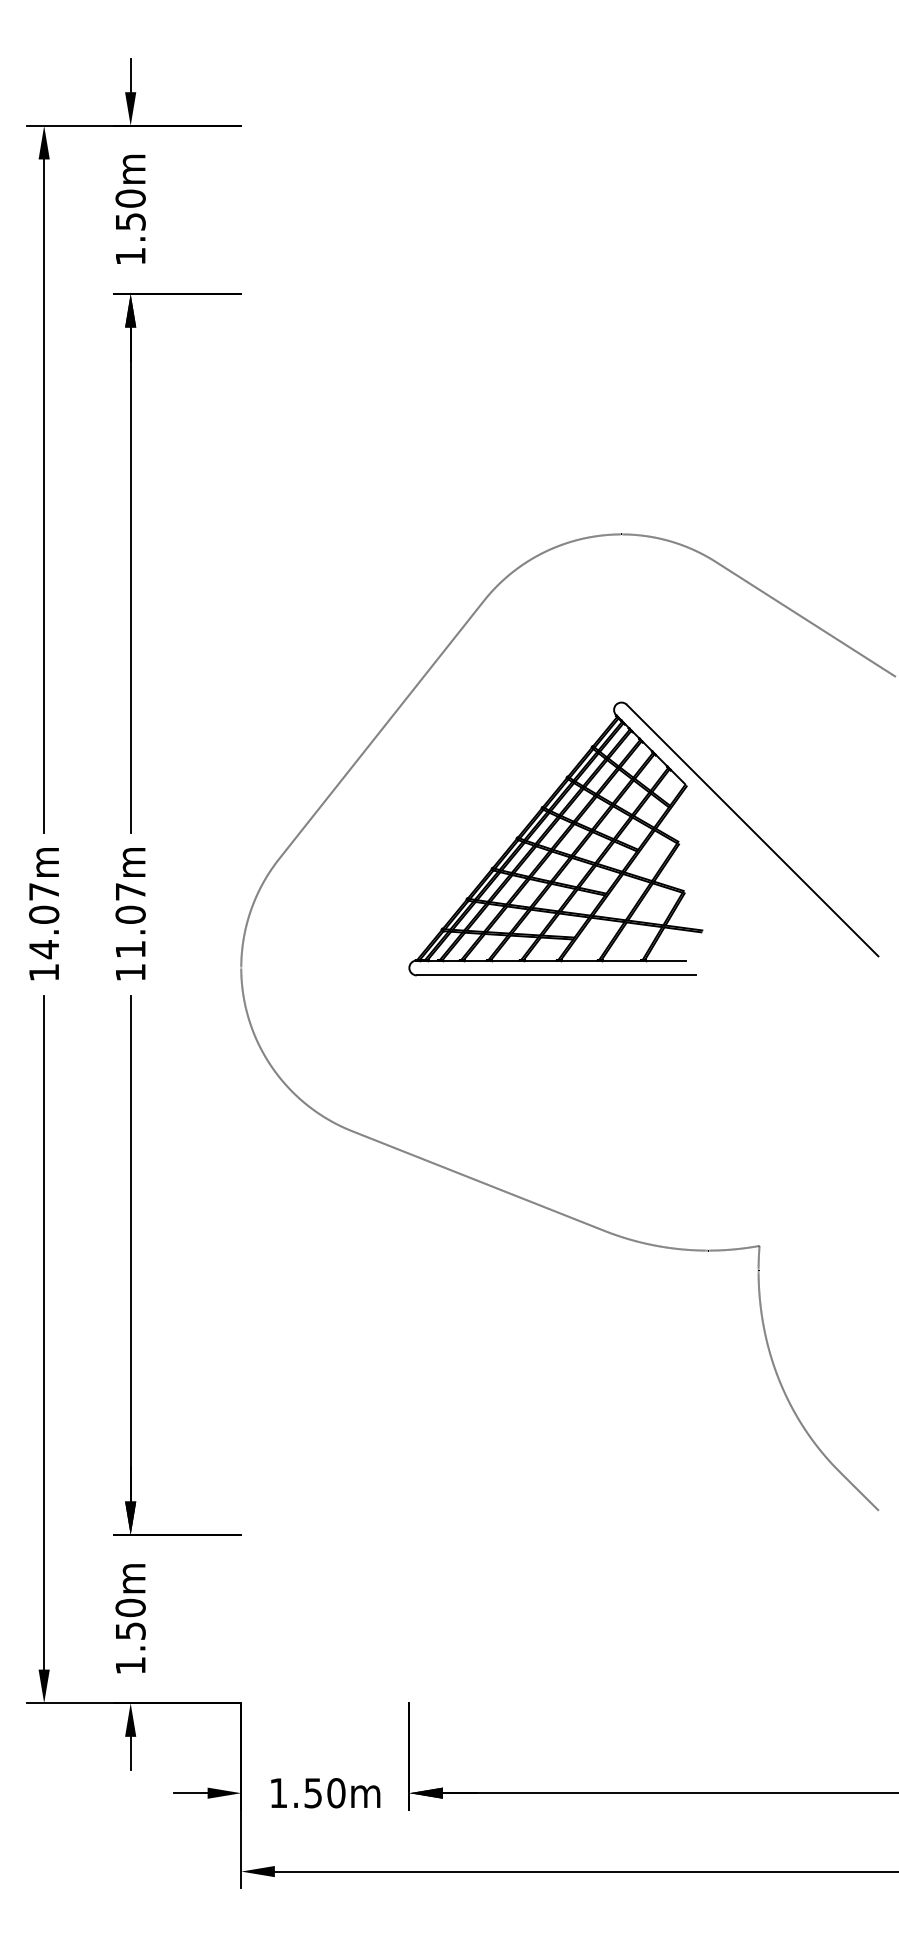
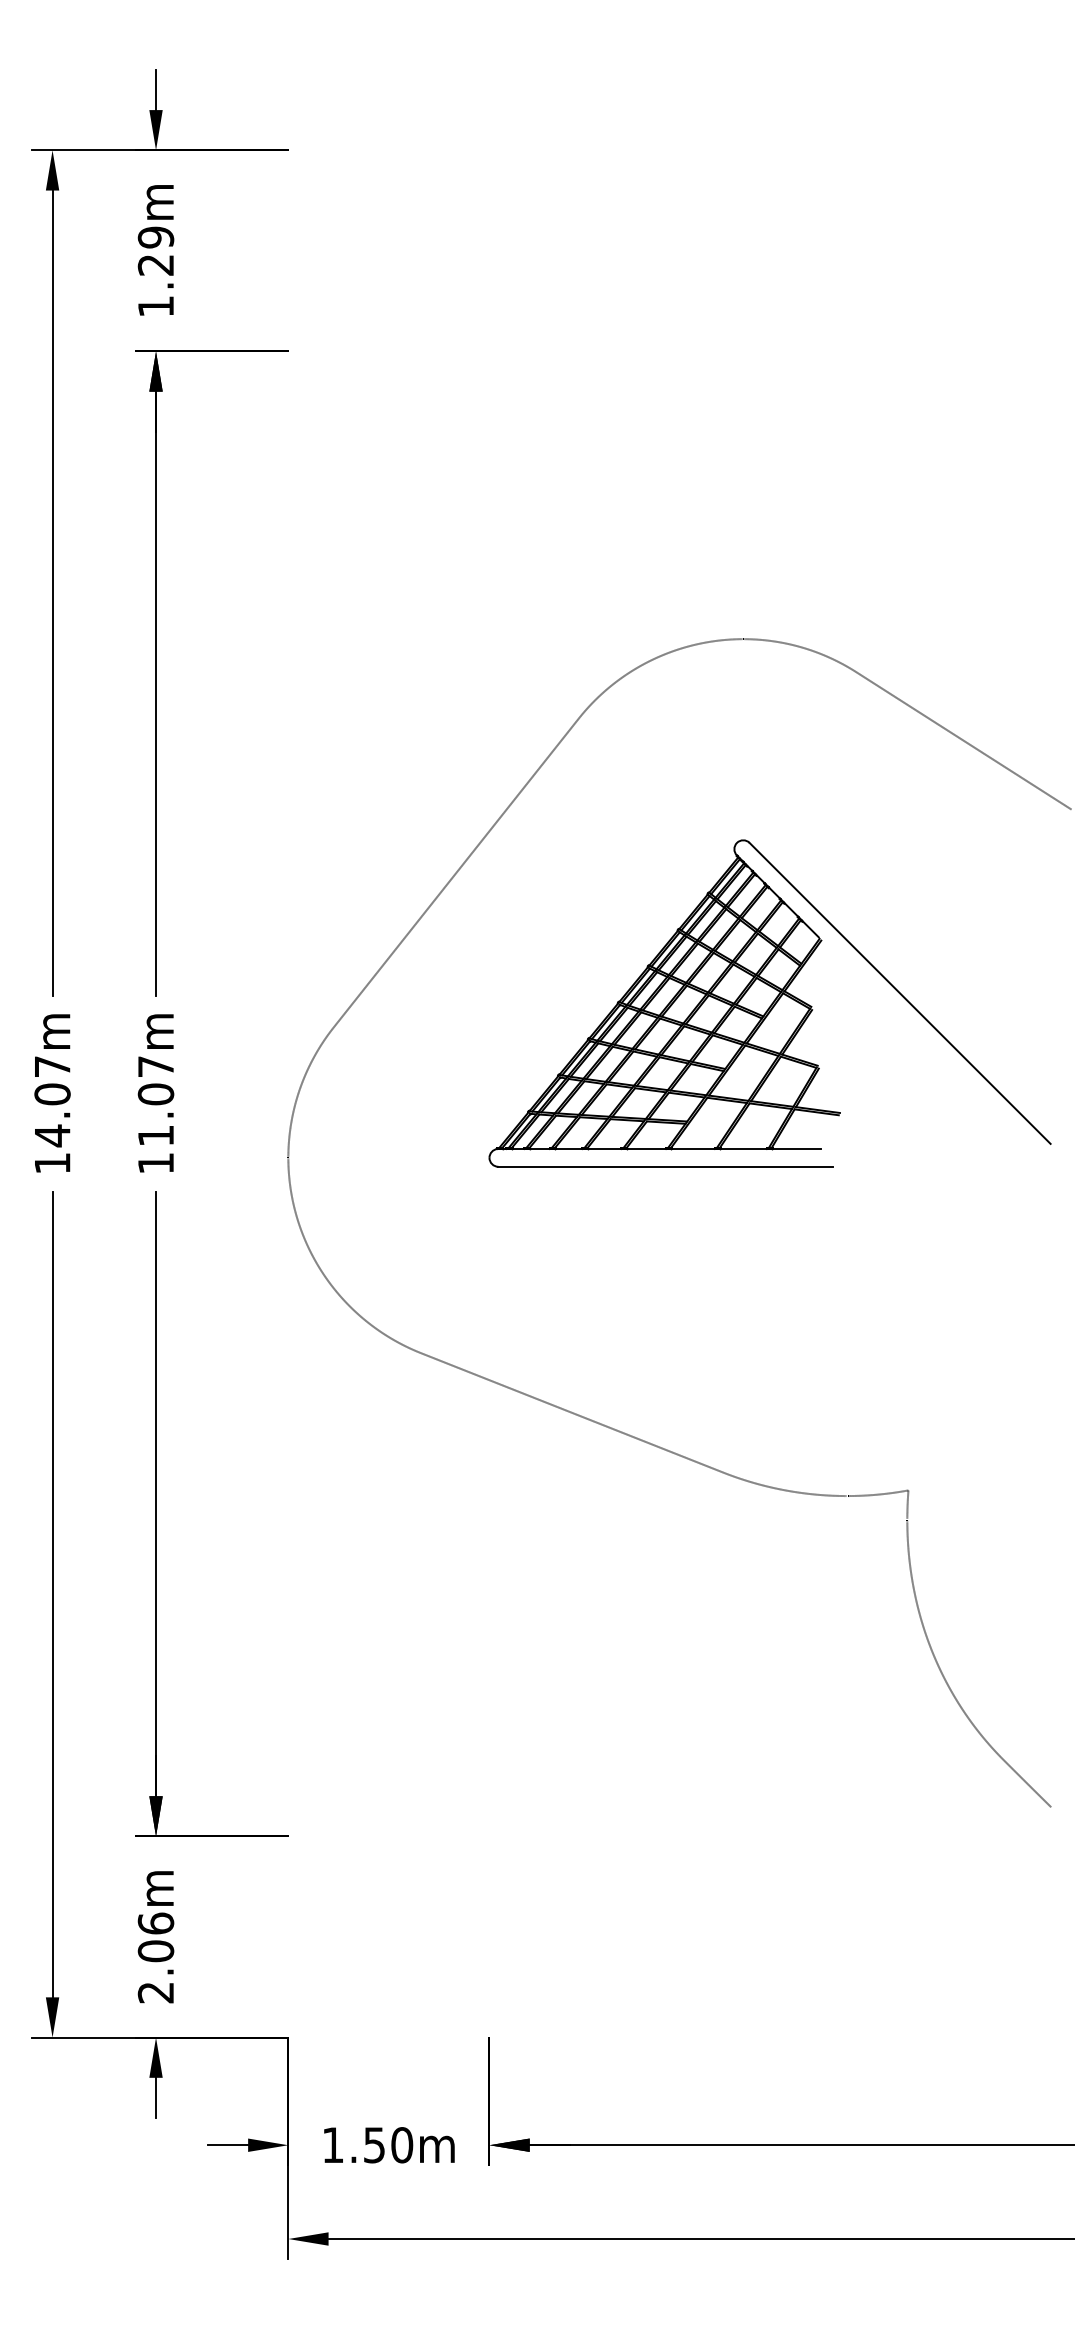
text: (130, 209) -> (155, 250), 1.50m -> 1.29m
text: (130, 1636) -> (155, 1957), 1.50m -> 2.06m

